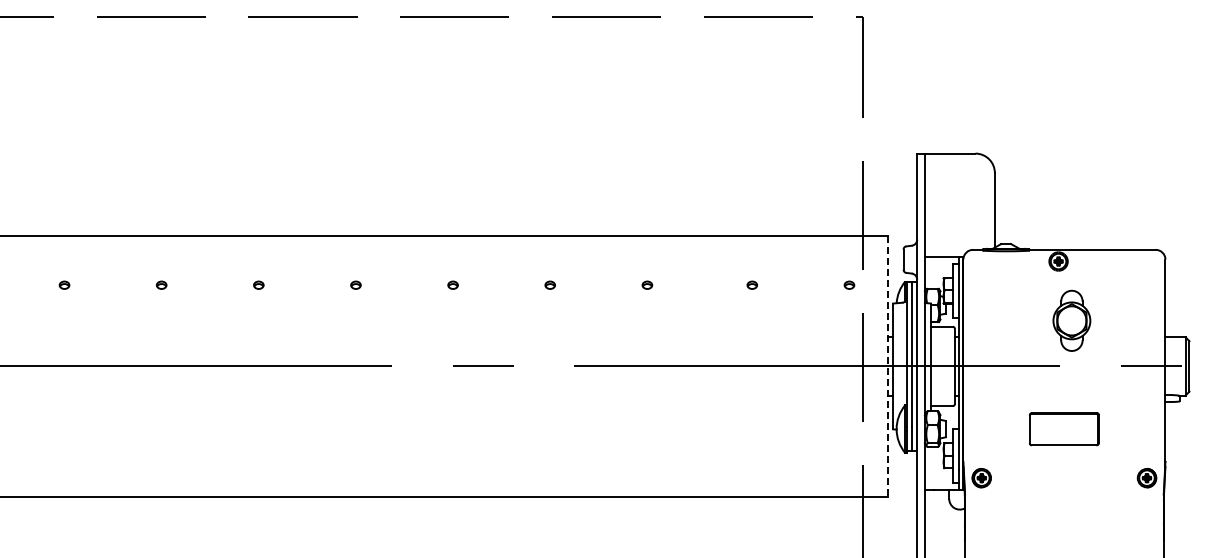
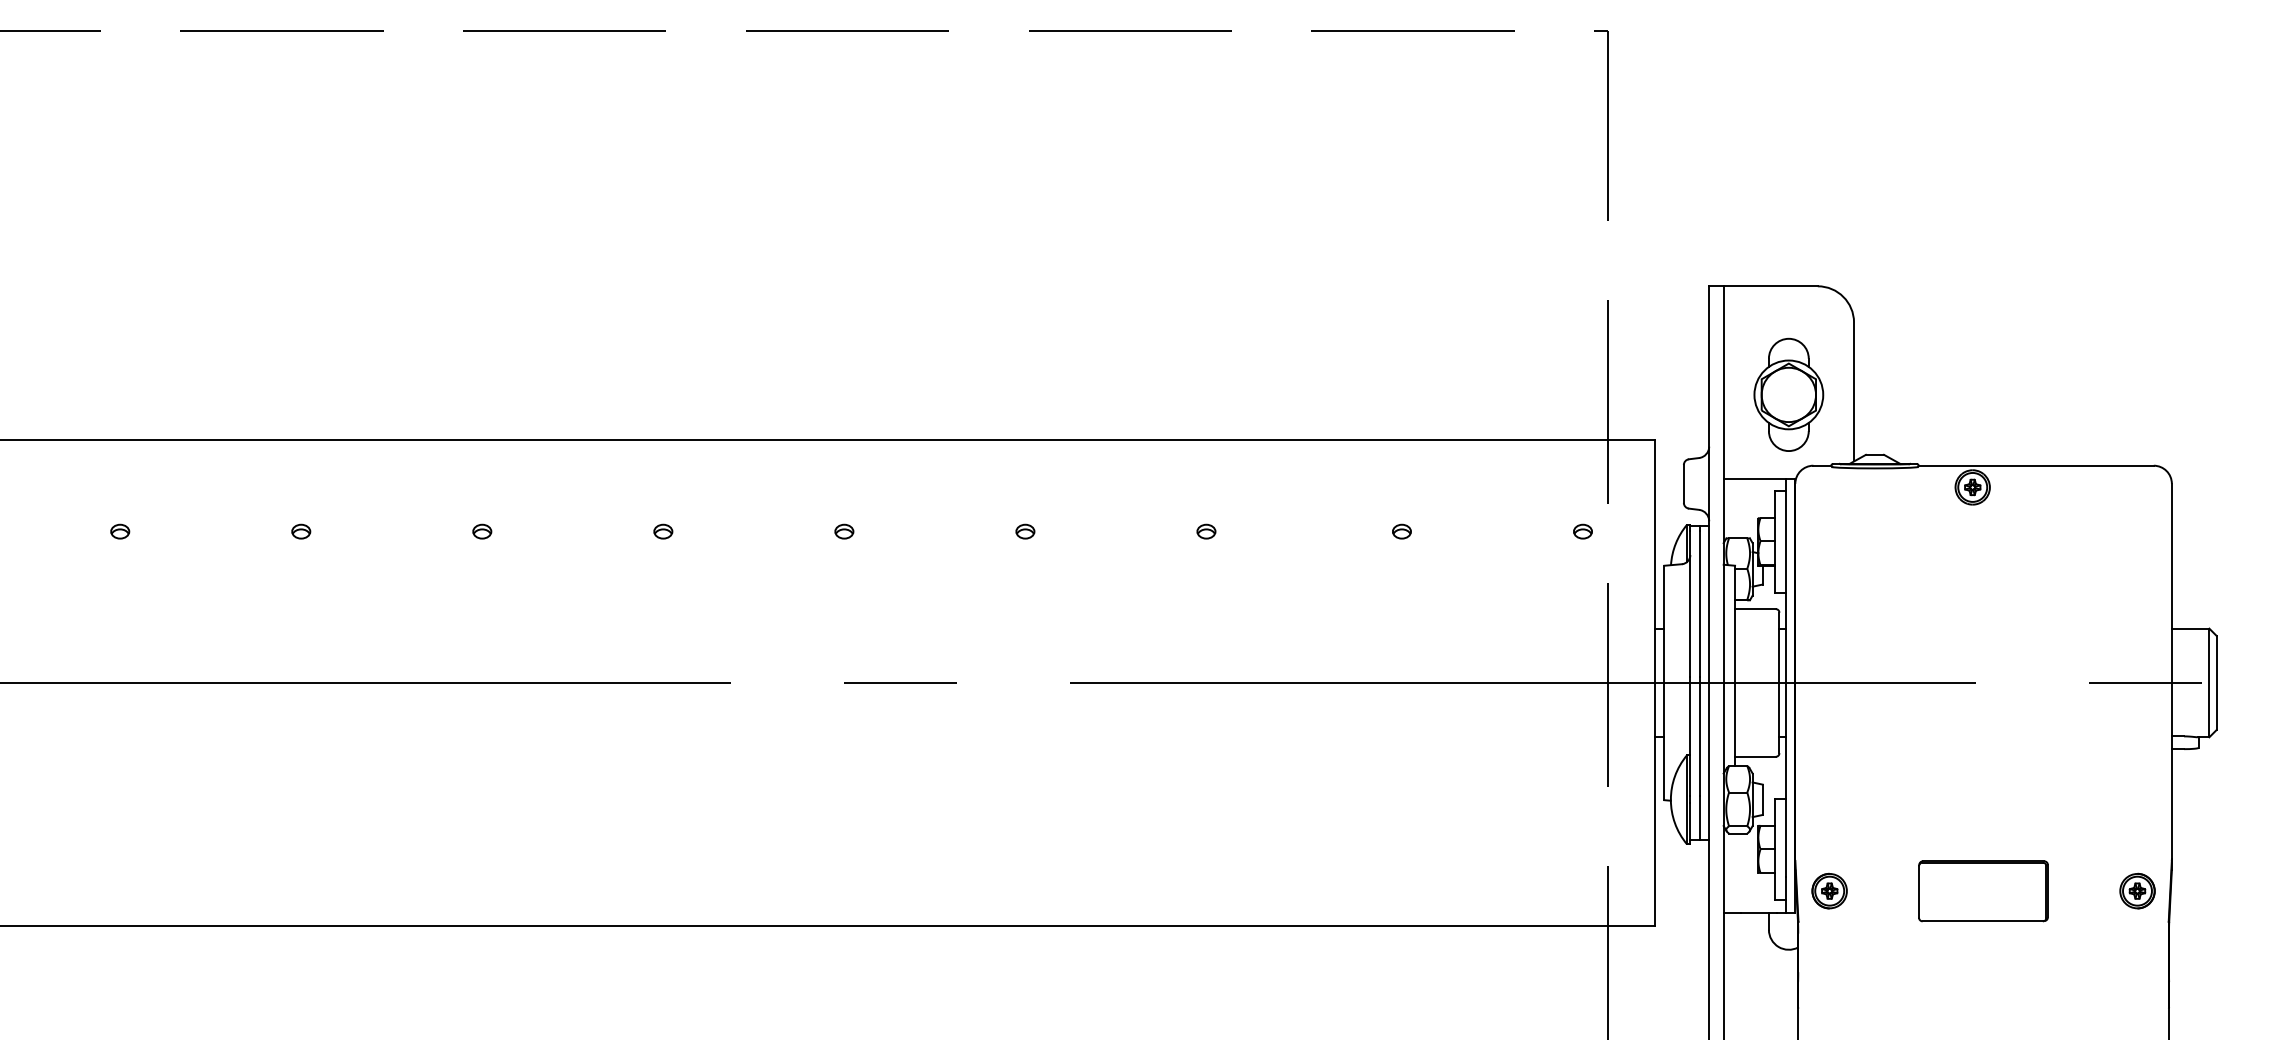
part: (1071, 320) -> (1788, 394), moved
line: (888, 366) -> (1655, 683), dashed -> solid
part: (1064, 429) -> (1983, 891), moved

